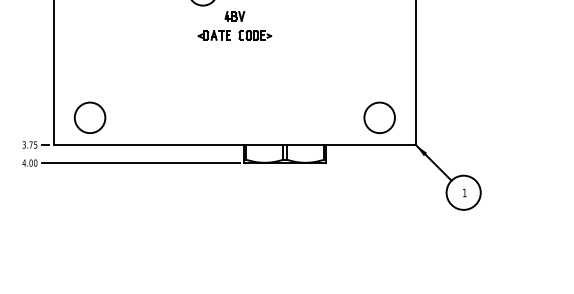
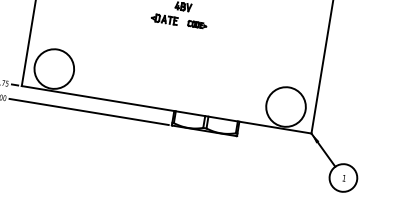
part: (255, 35) -> (197, 24), size x0.7
circle: (89, 117) -> (53, 68), size x1.6
circle: (379, 117) -> (285, 106), size x1.6

